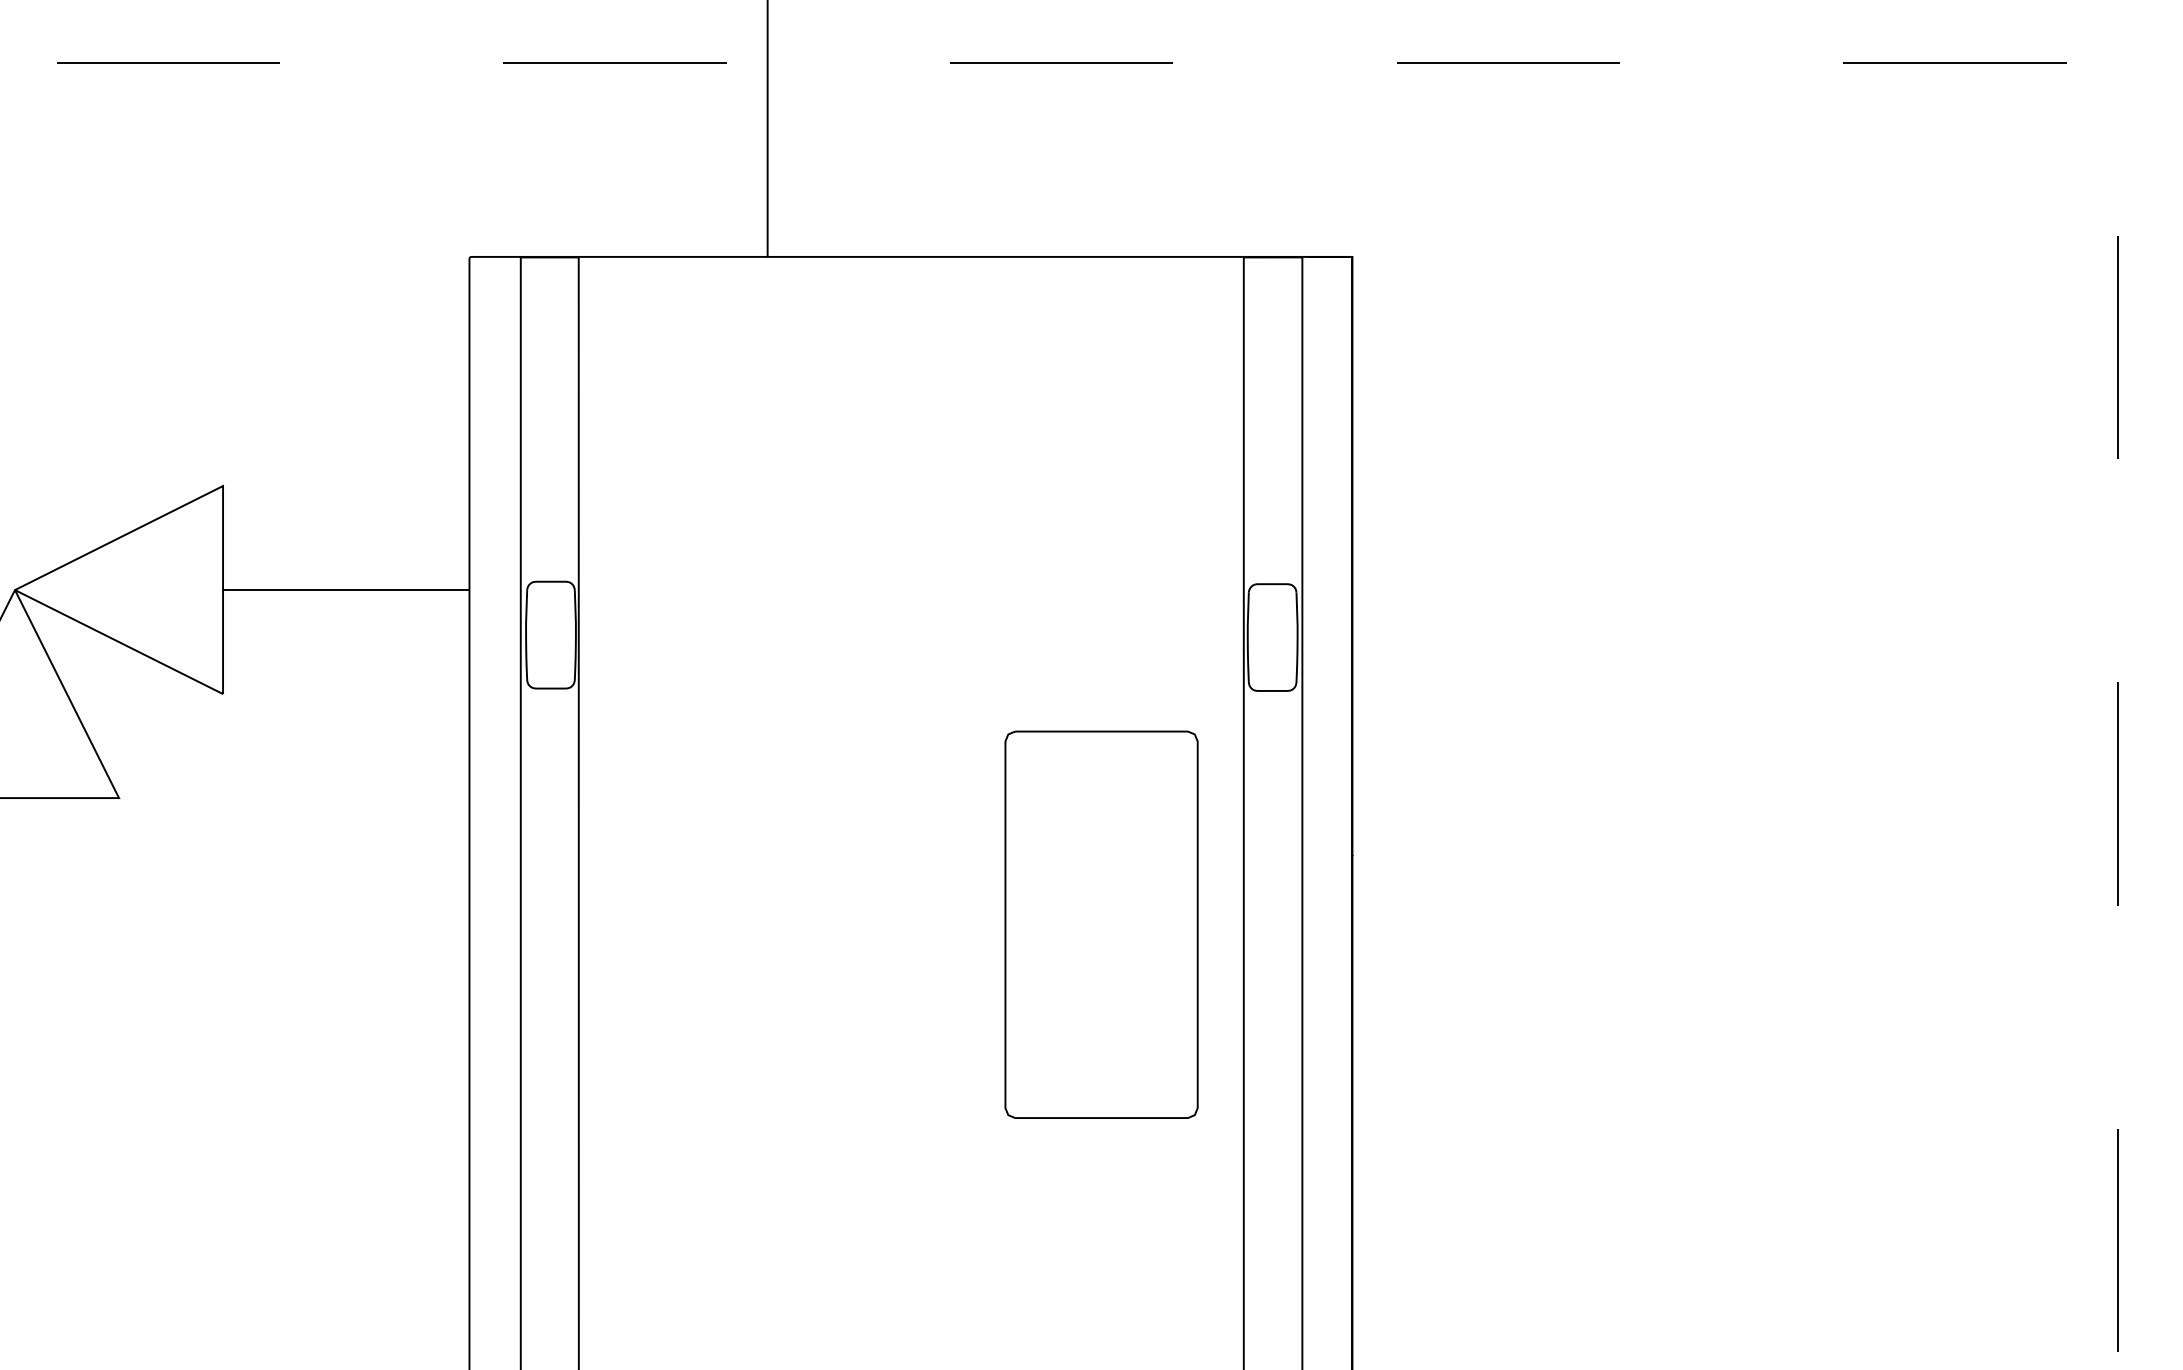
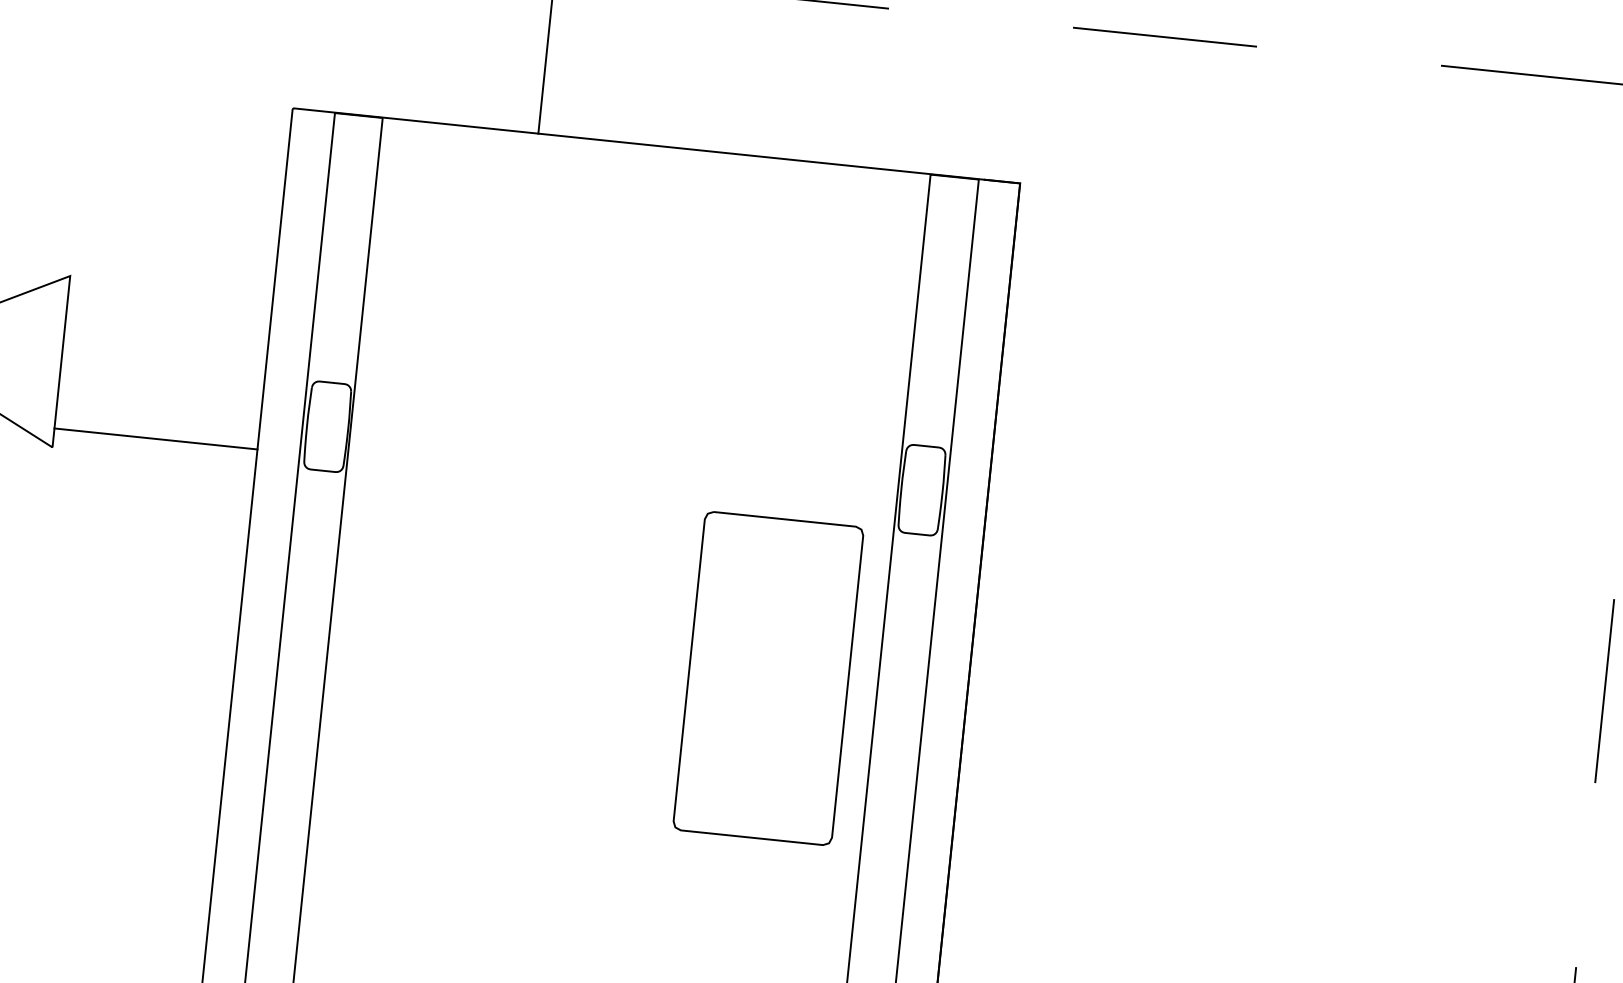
line: (346, 590) -> (156, 439), moved
part: (1101, 924) -> (768, 678), moved

